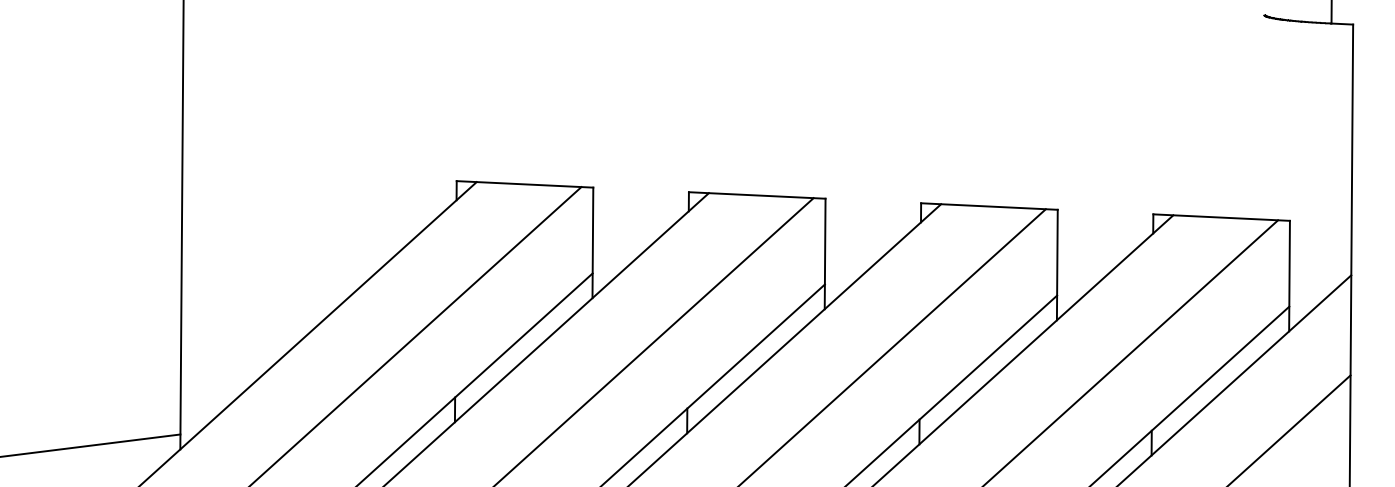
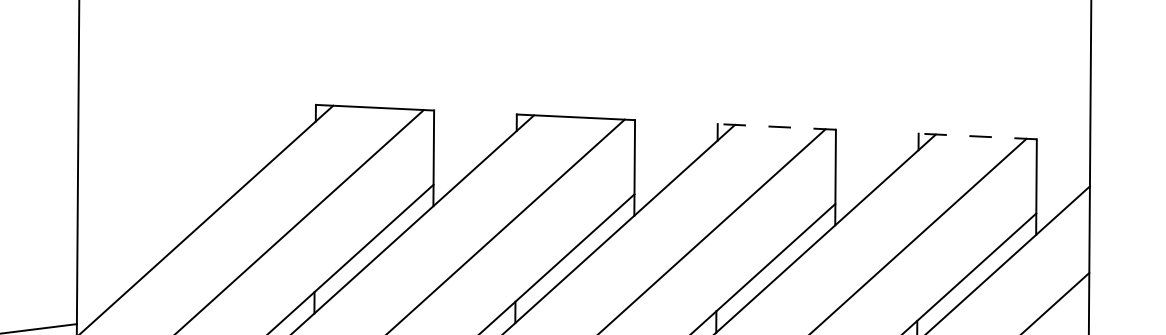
line: (988, 206) -> (776, 126), solid -> dashed
line: (1221, 217) -> (977, 136), solid -> dashed

